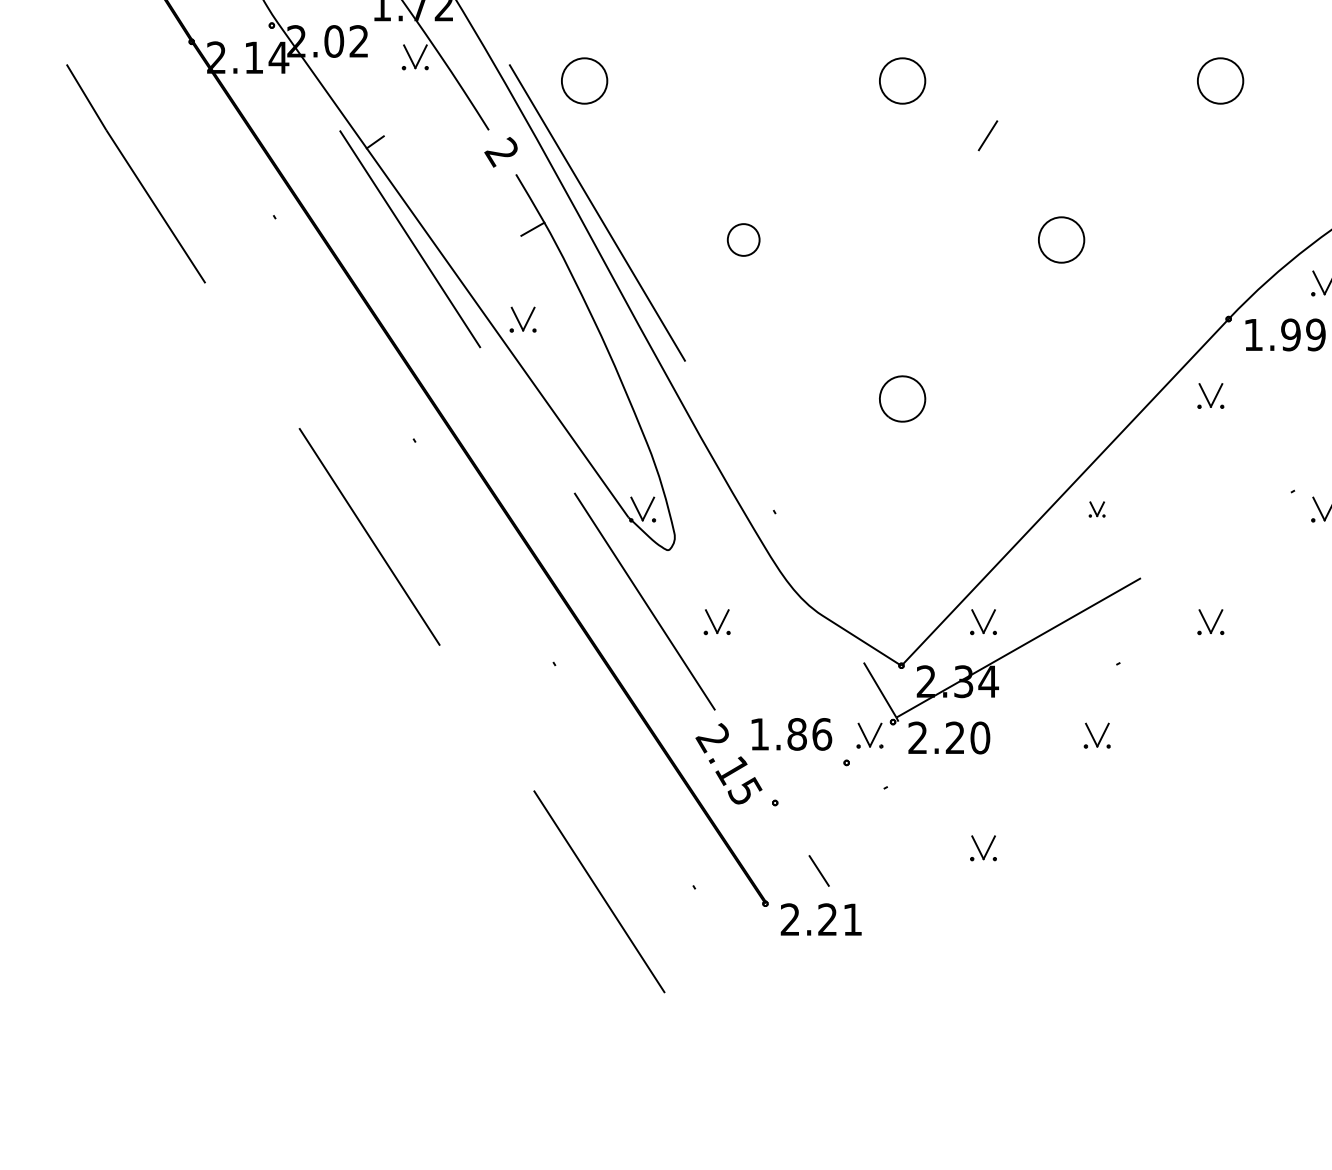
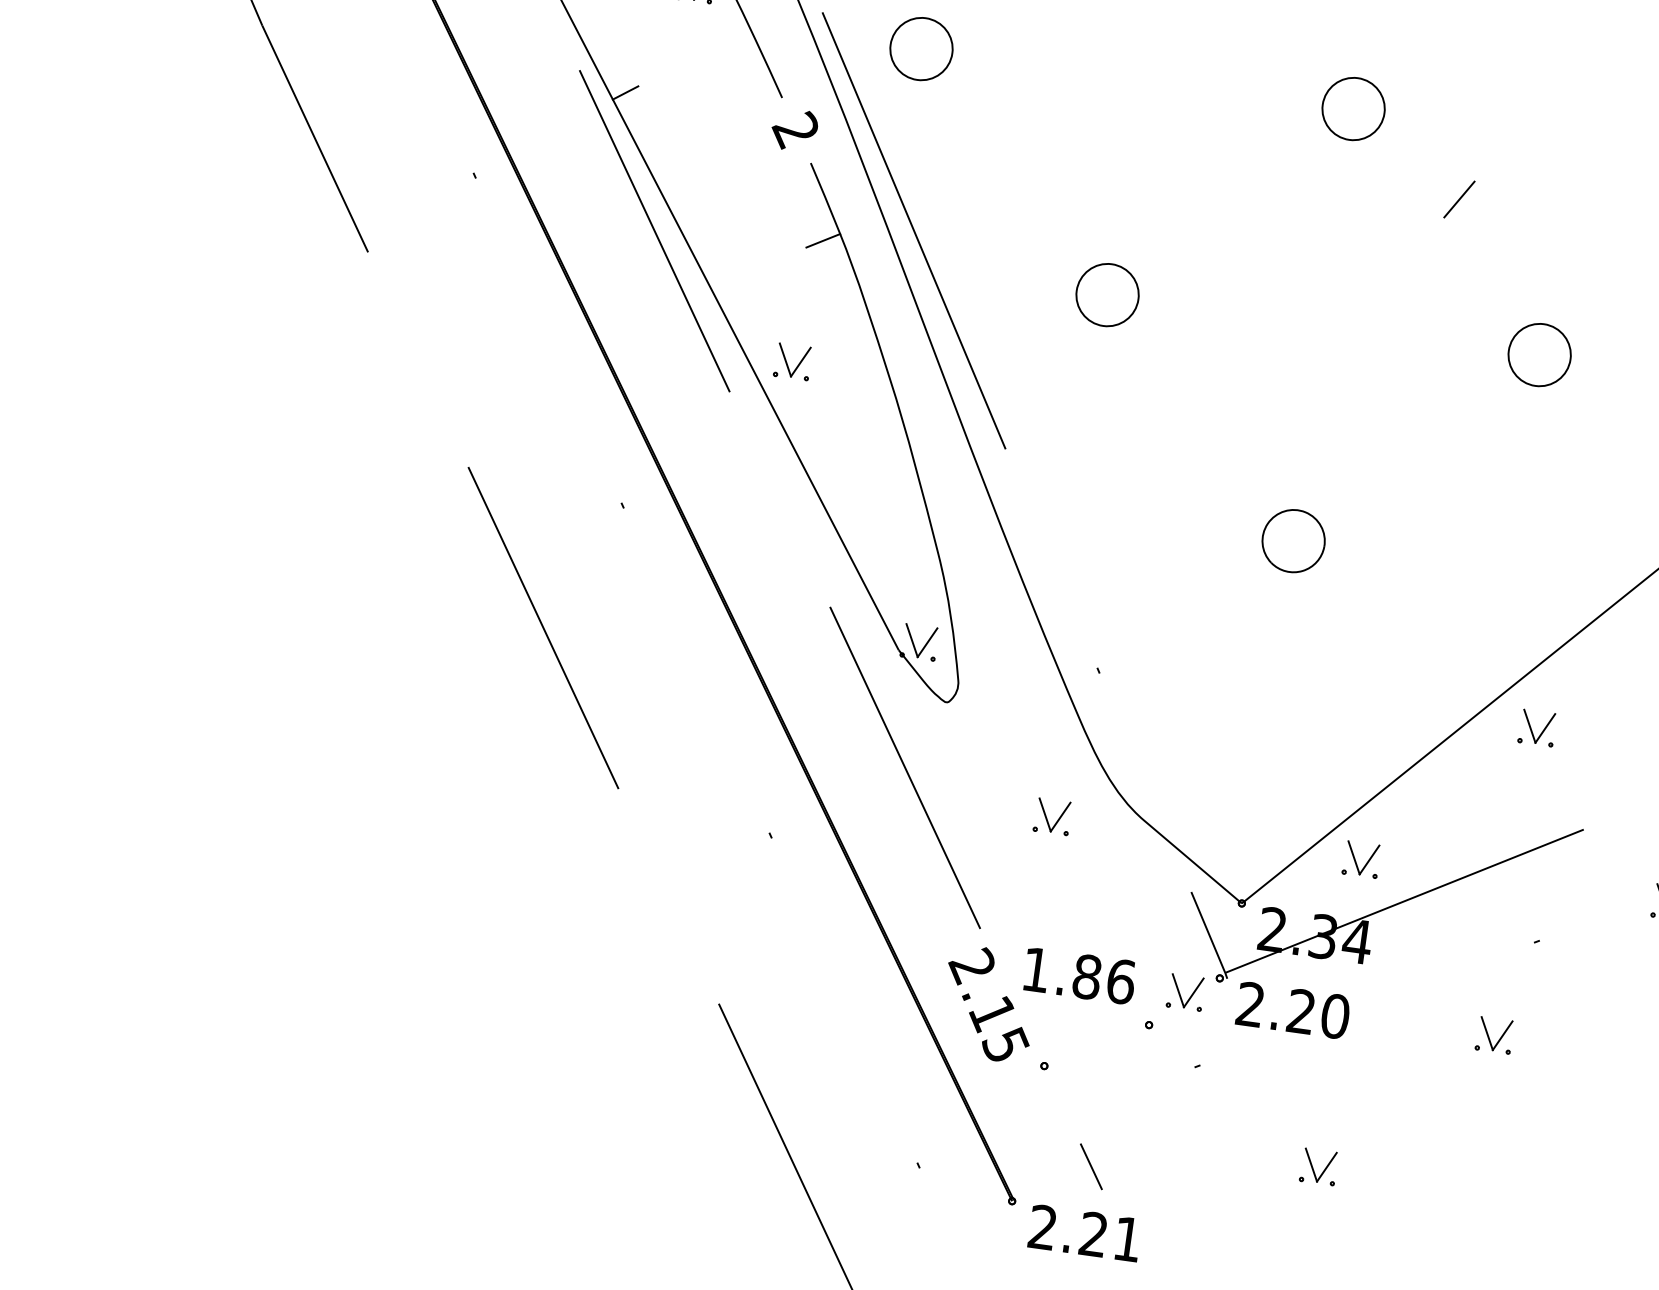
circle: (743, 239) -> (1107, 294), size x1.43
part: (1096, 509) -> (1536, 727), size x1.67
part: (716, 622) -> (1051, 817), moved

